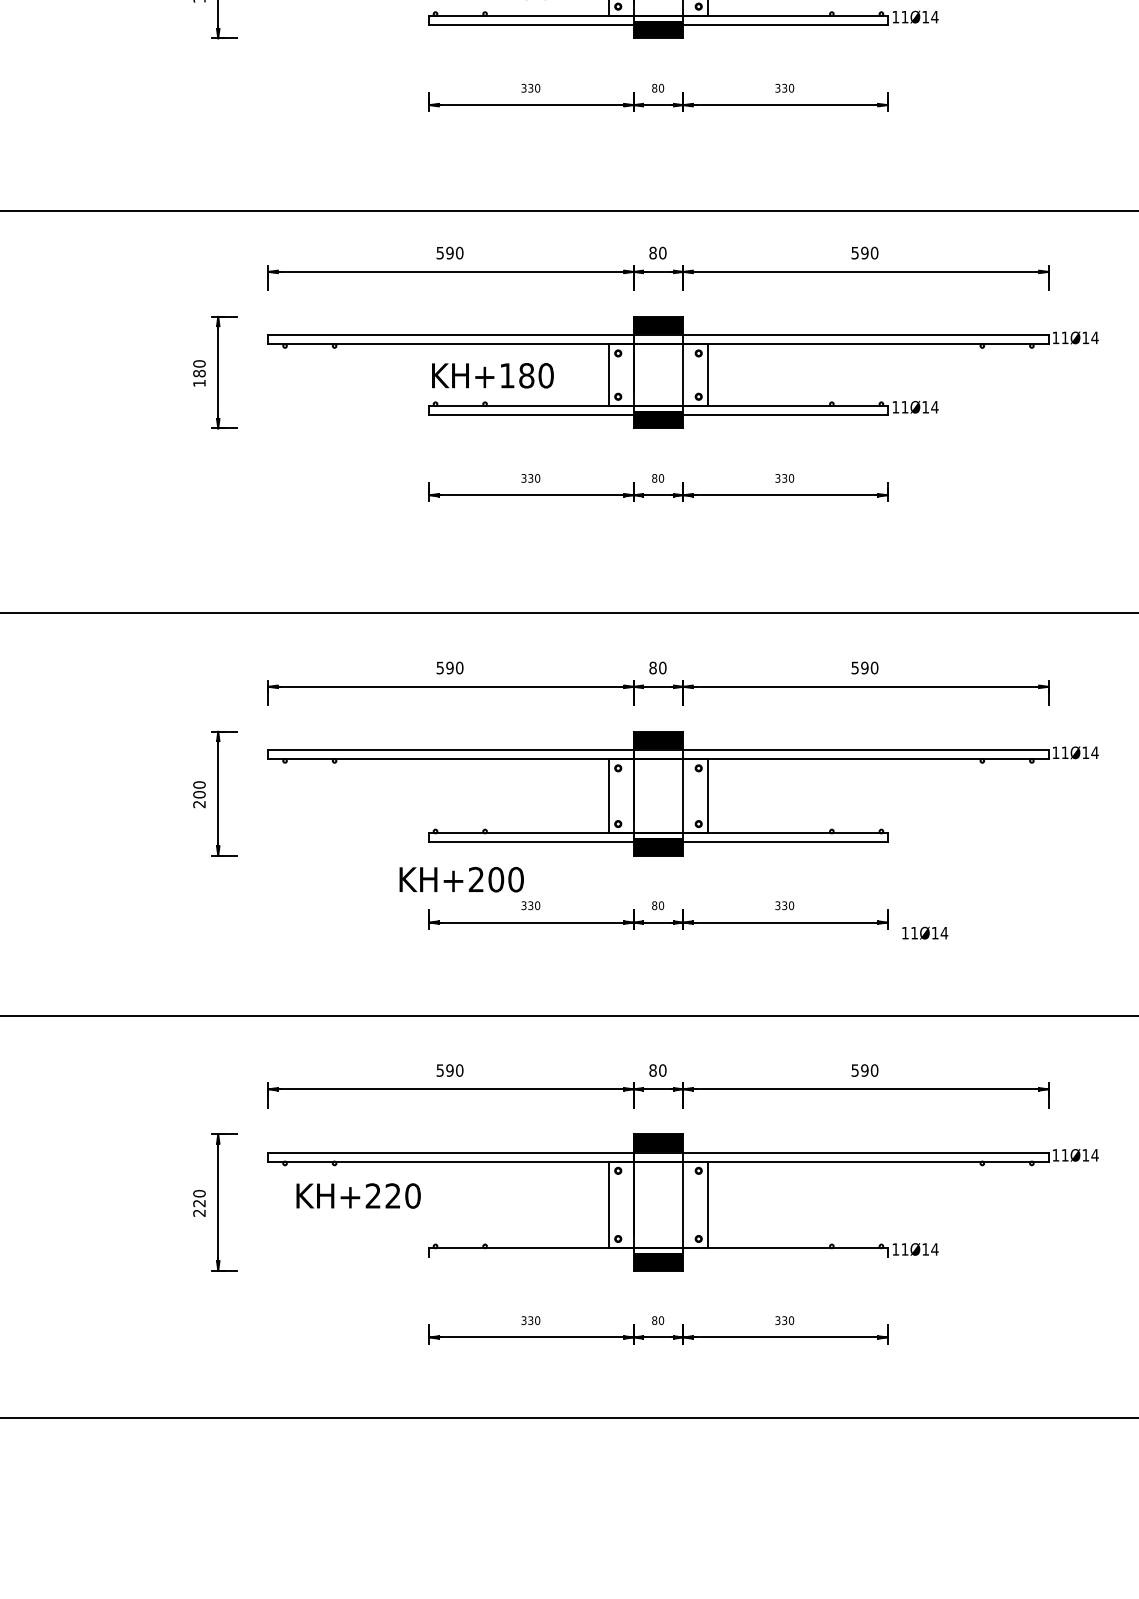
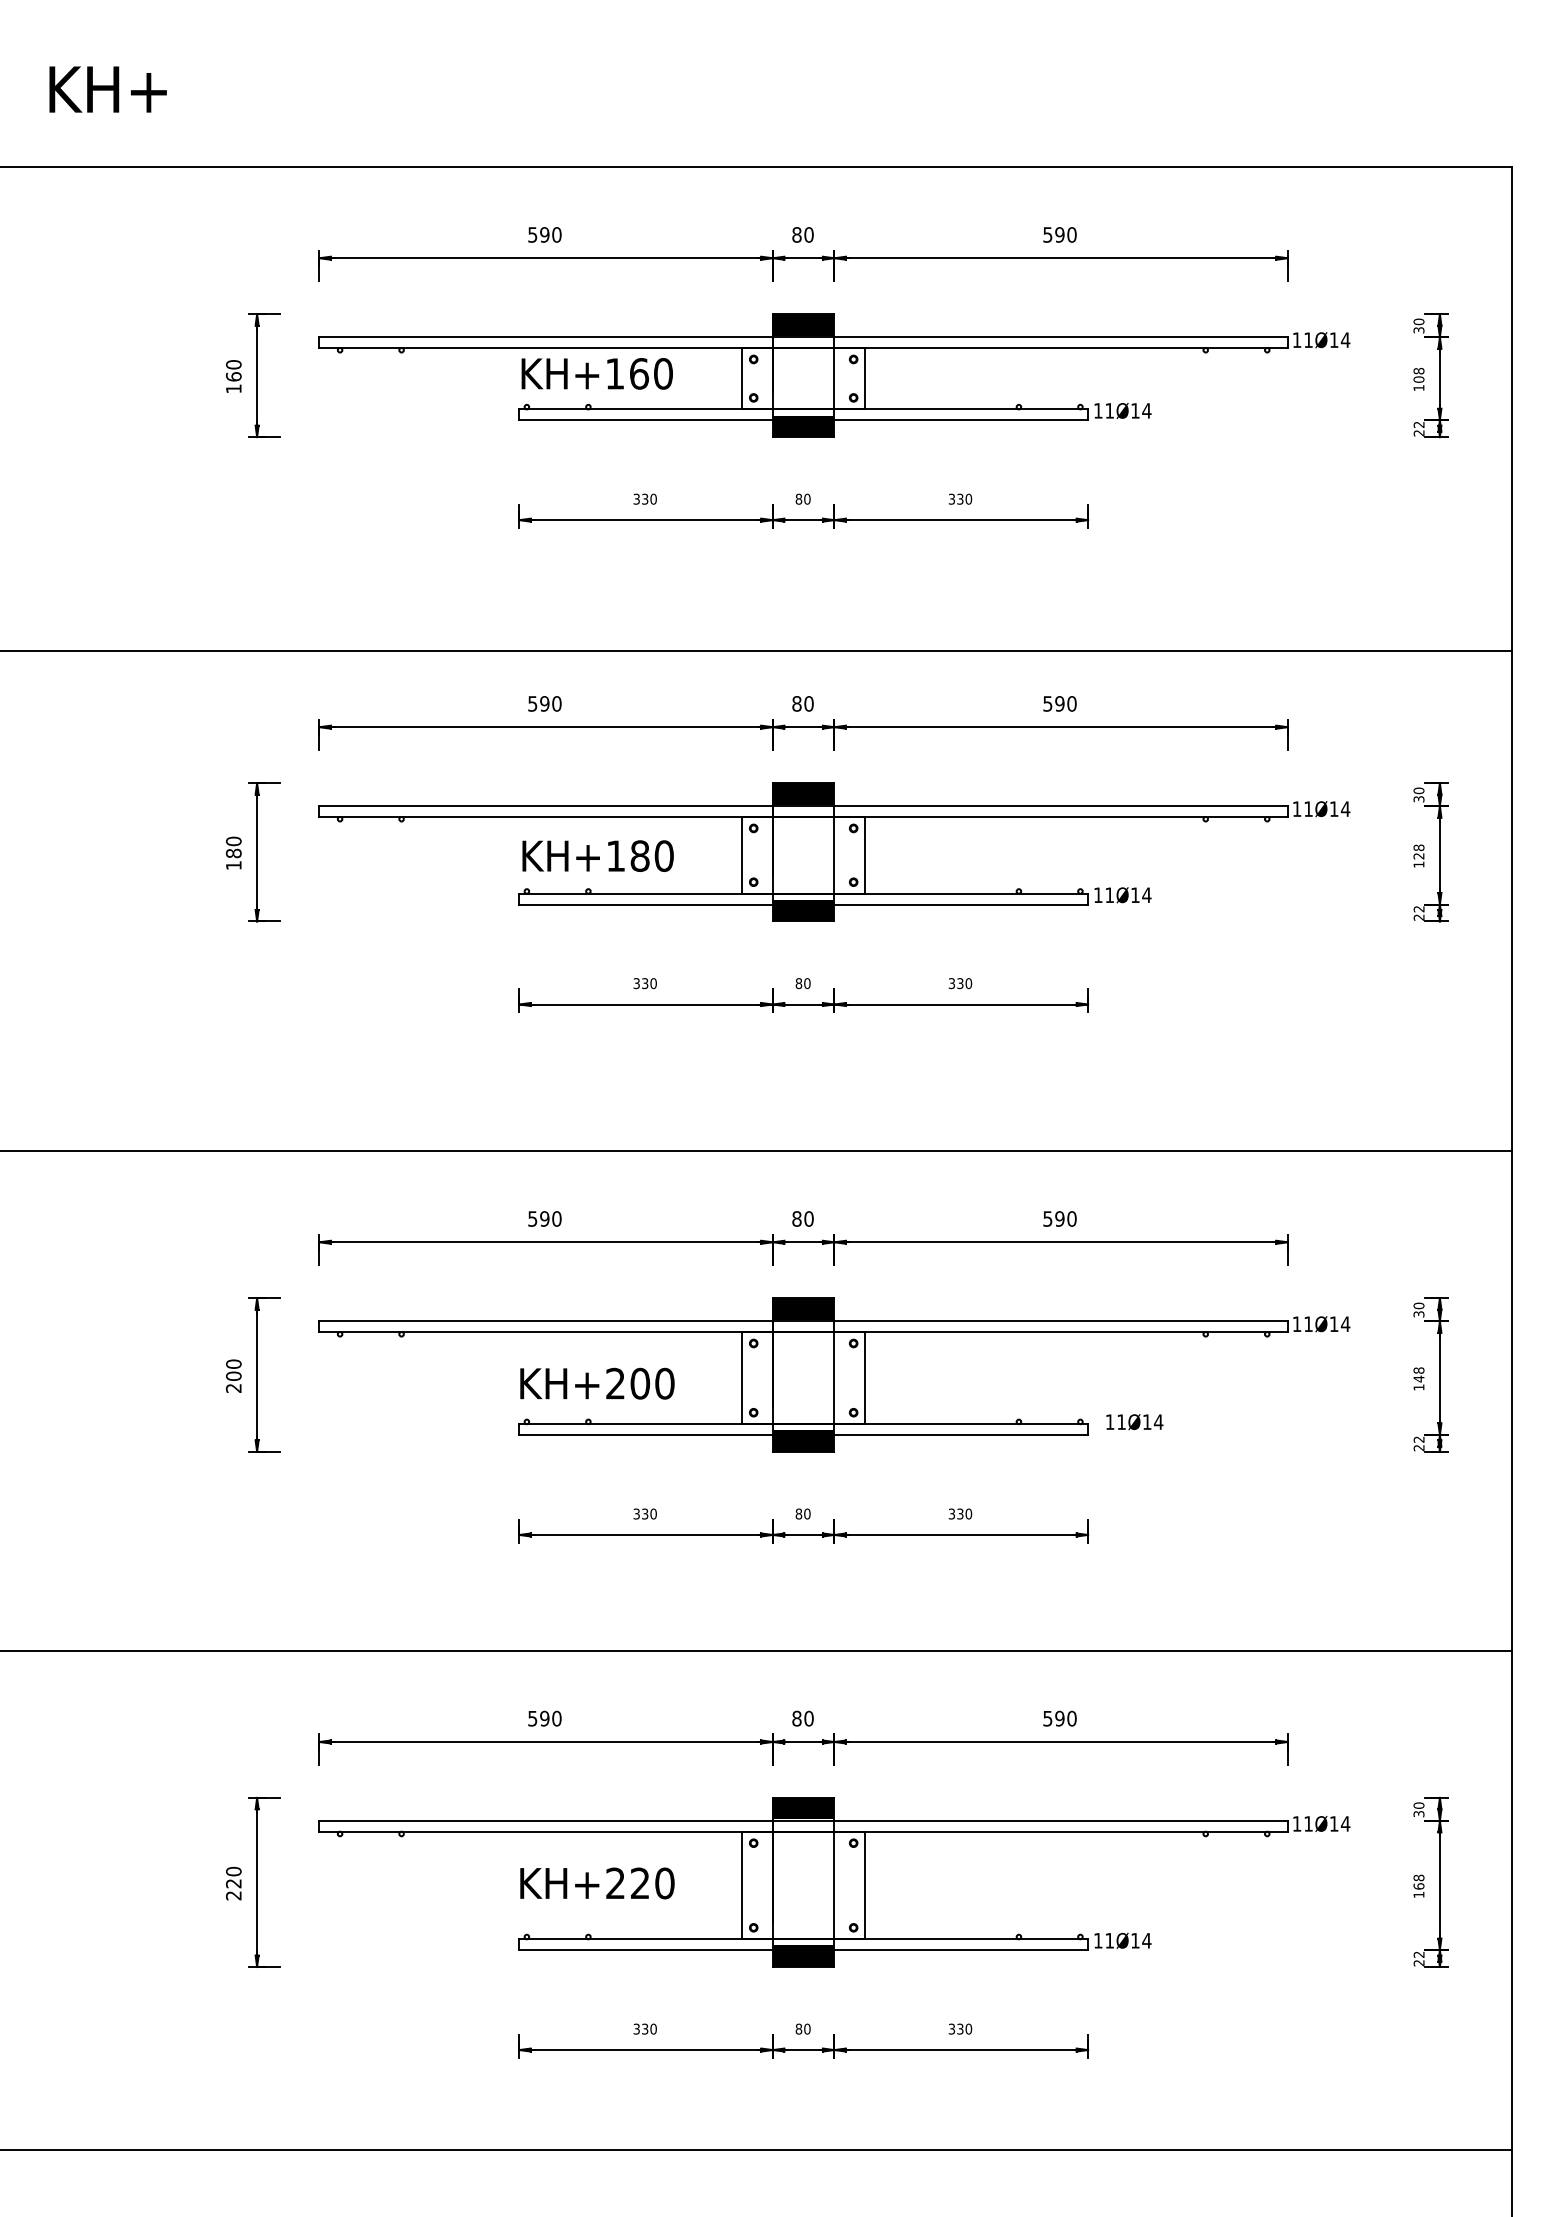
text: (461, 879) -> (597, 1383), moved
text: (924, 933) -> (1134, 1422), moved
text: (358, 1196) -> (597, 1883), moved
line: (658, 1257) -> (803, 1950), added

